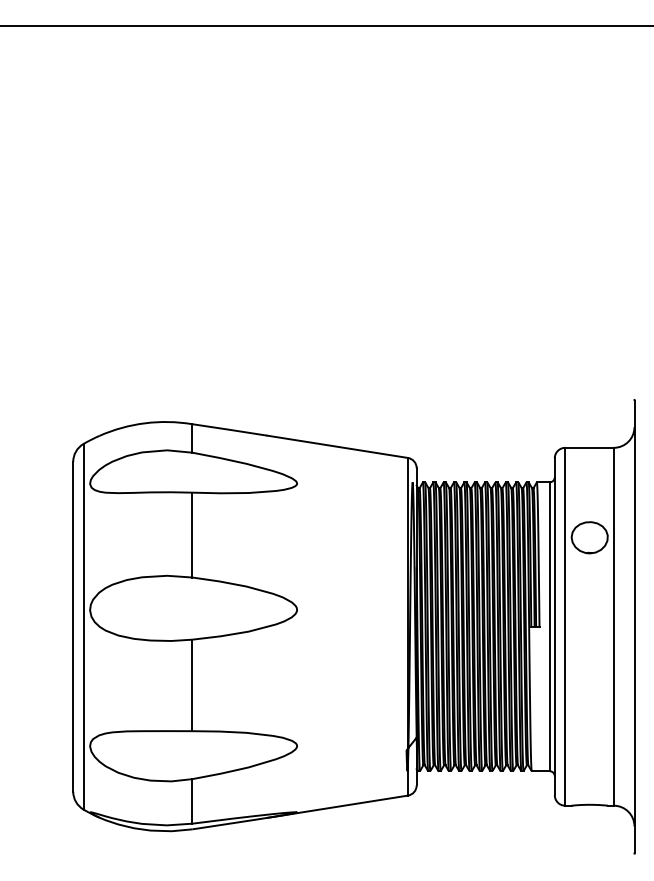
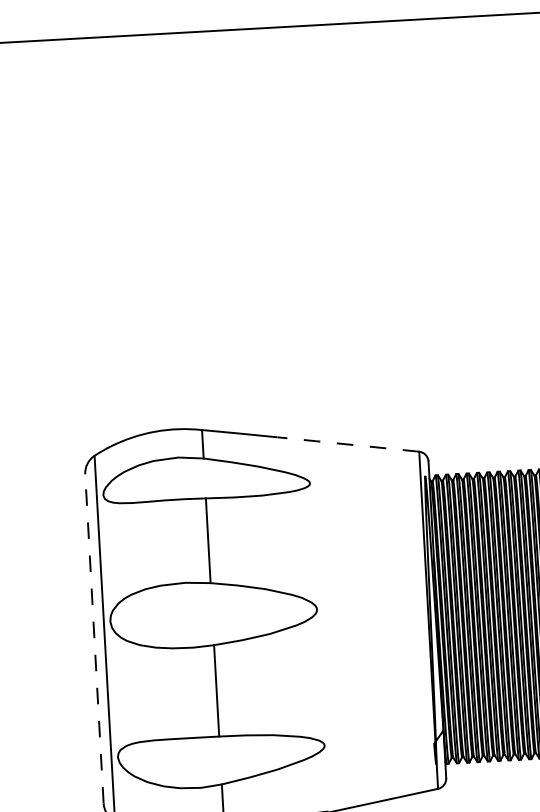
line: (337, 446) -> (348, 444), solid -> dashed
line: (73, 626) -> (94, 638), solid -> dashed

